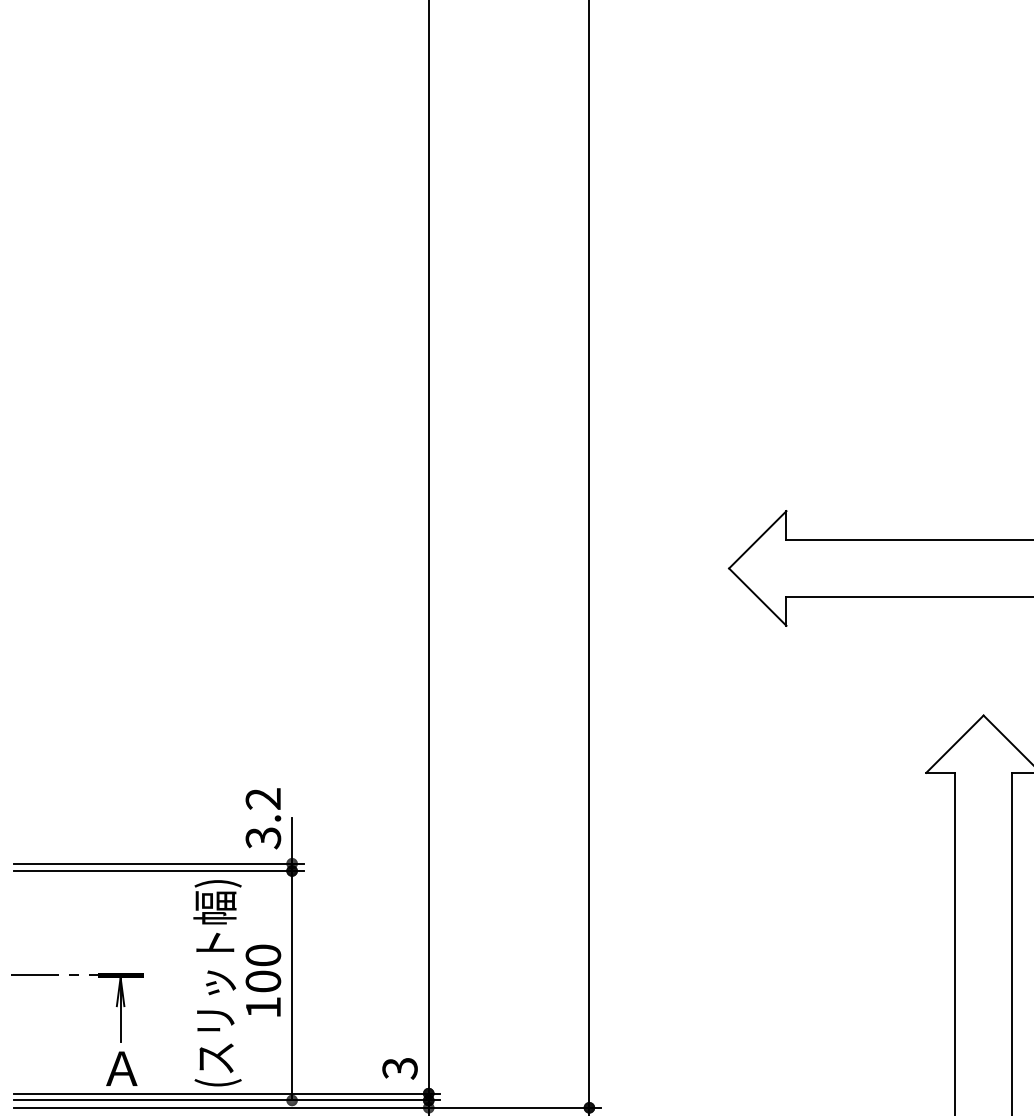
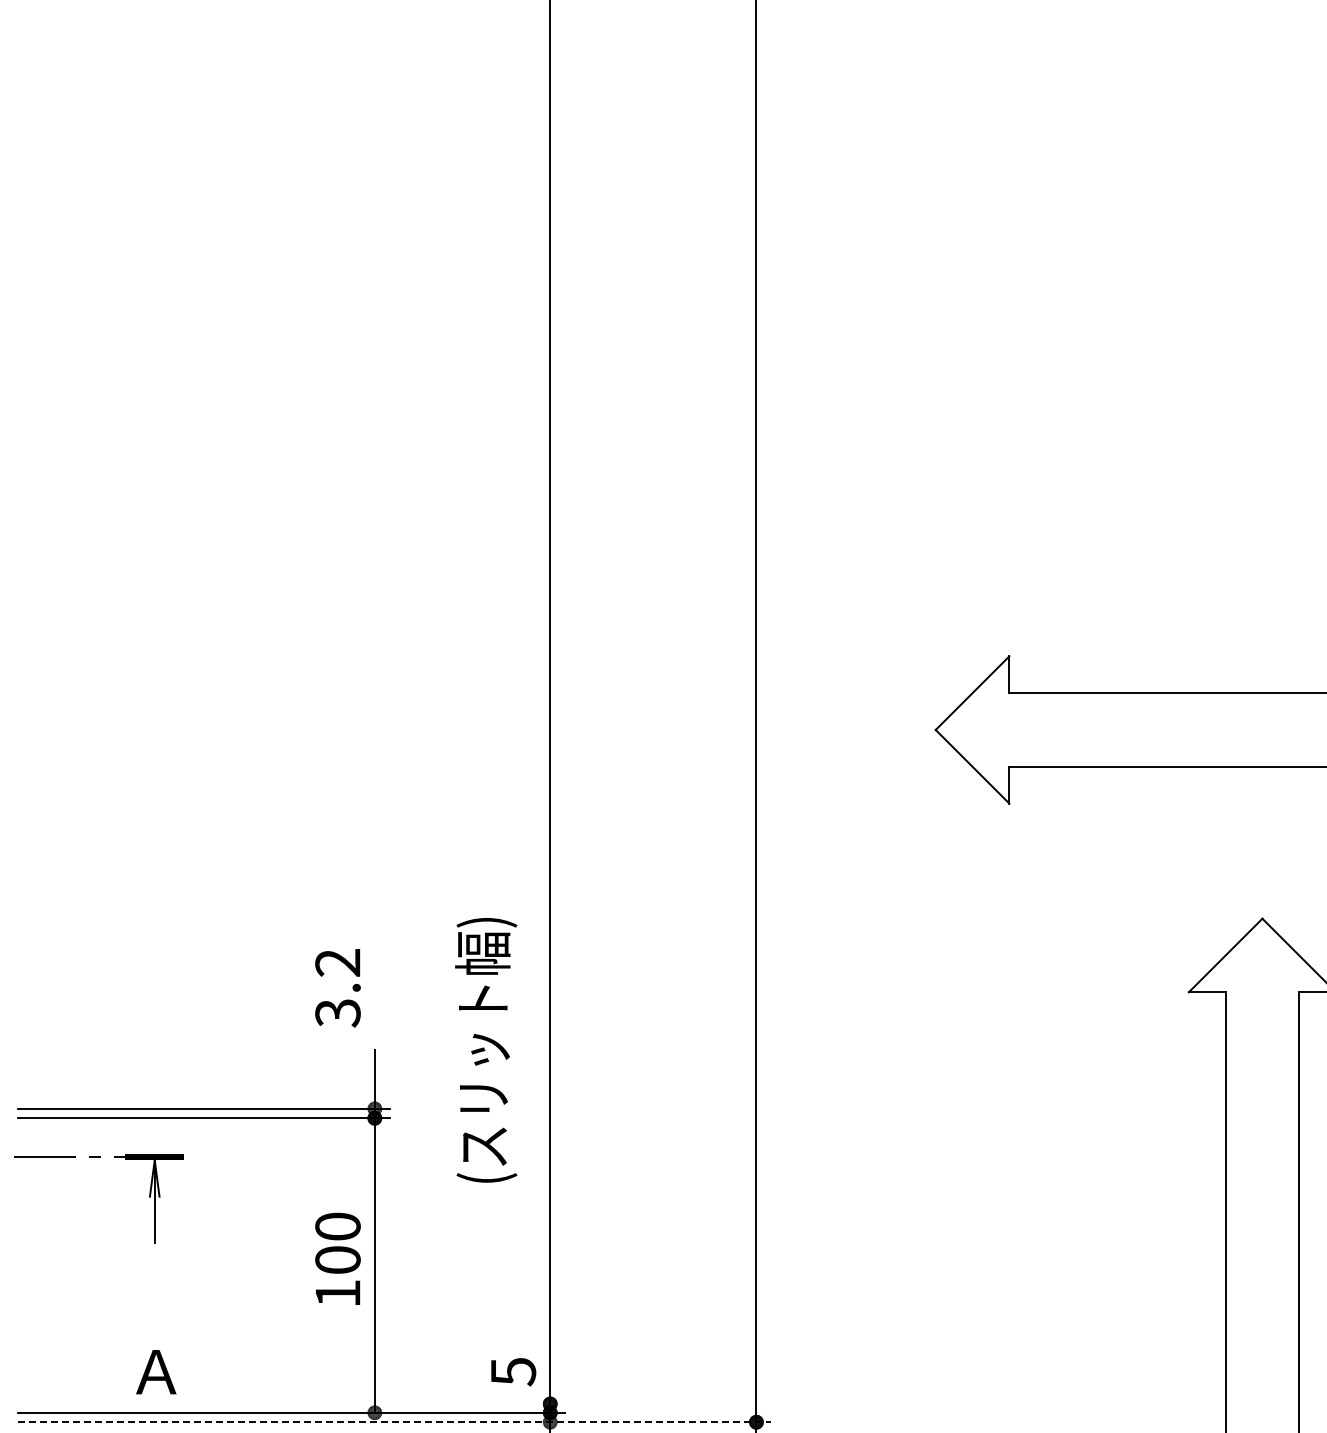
text: (263, 818) -> (337, 988), moved
part: (76, 975) -> (98, 1157), moved
text: (217, 983) -> (486, 1050), moved
text: (399, 1069) -> (512, 1372), 3 -> 5
line: (226, 1093) -> (290, 1403), removed
line: (307, 1108) -> (394, 1422), solid -> dashed

